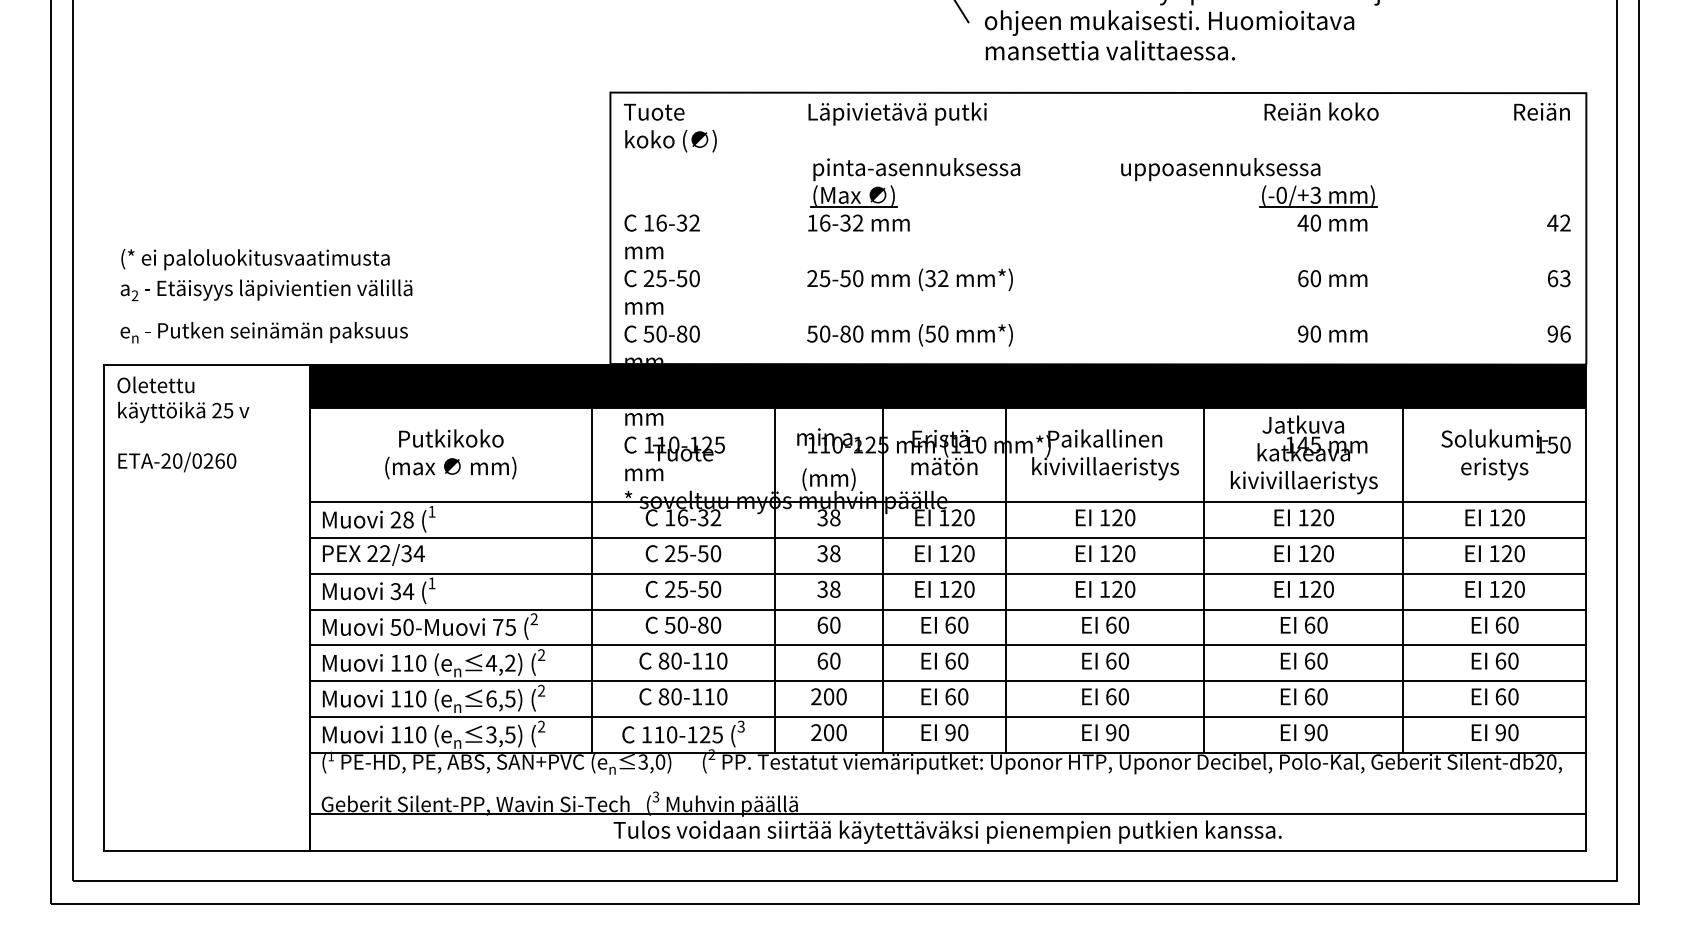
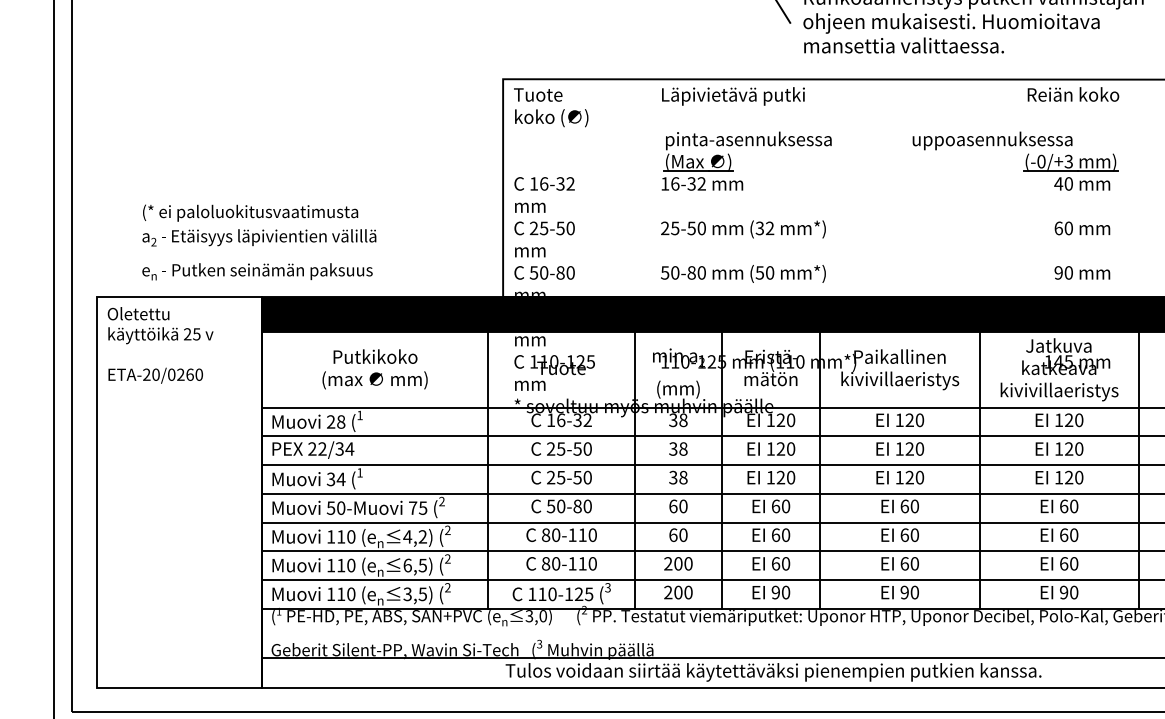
text: (266, 296) -> (259, 242), moved

